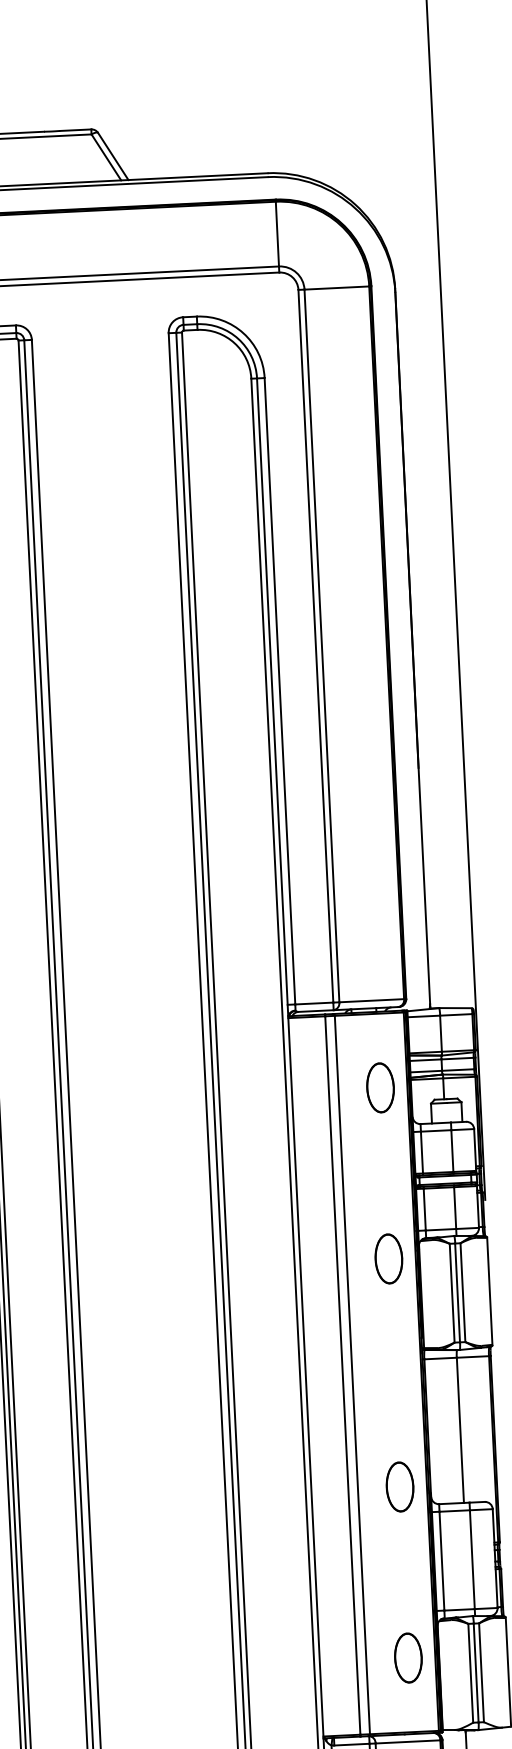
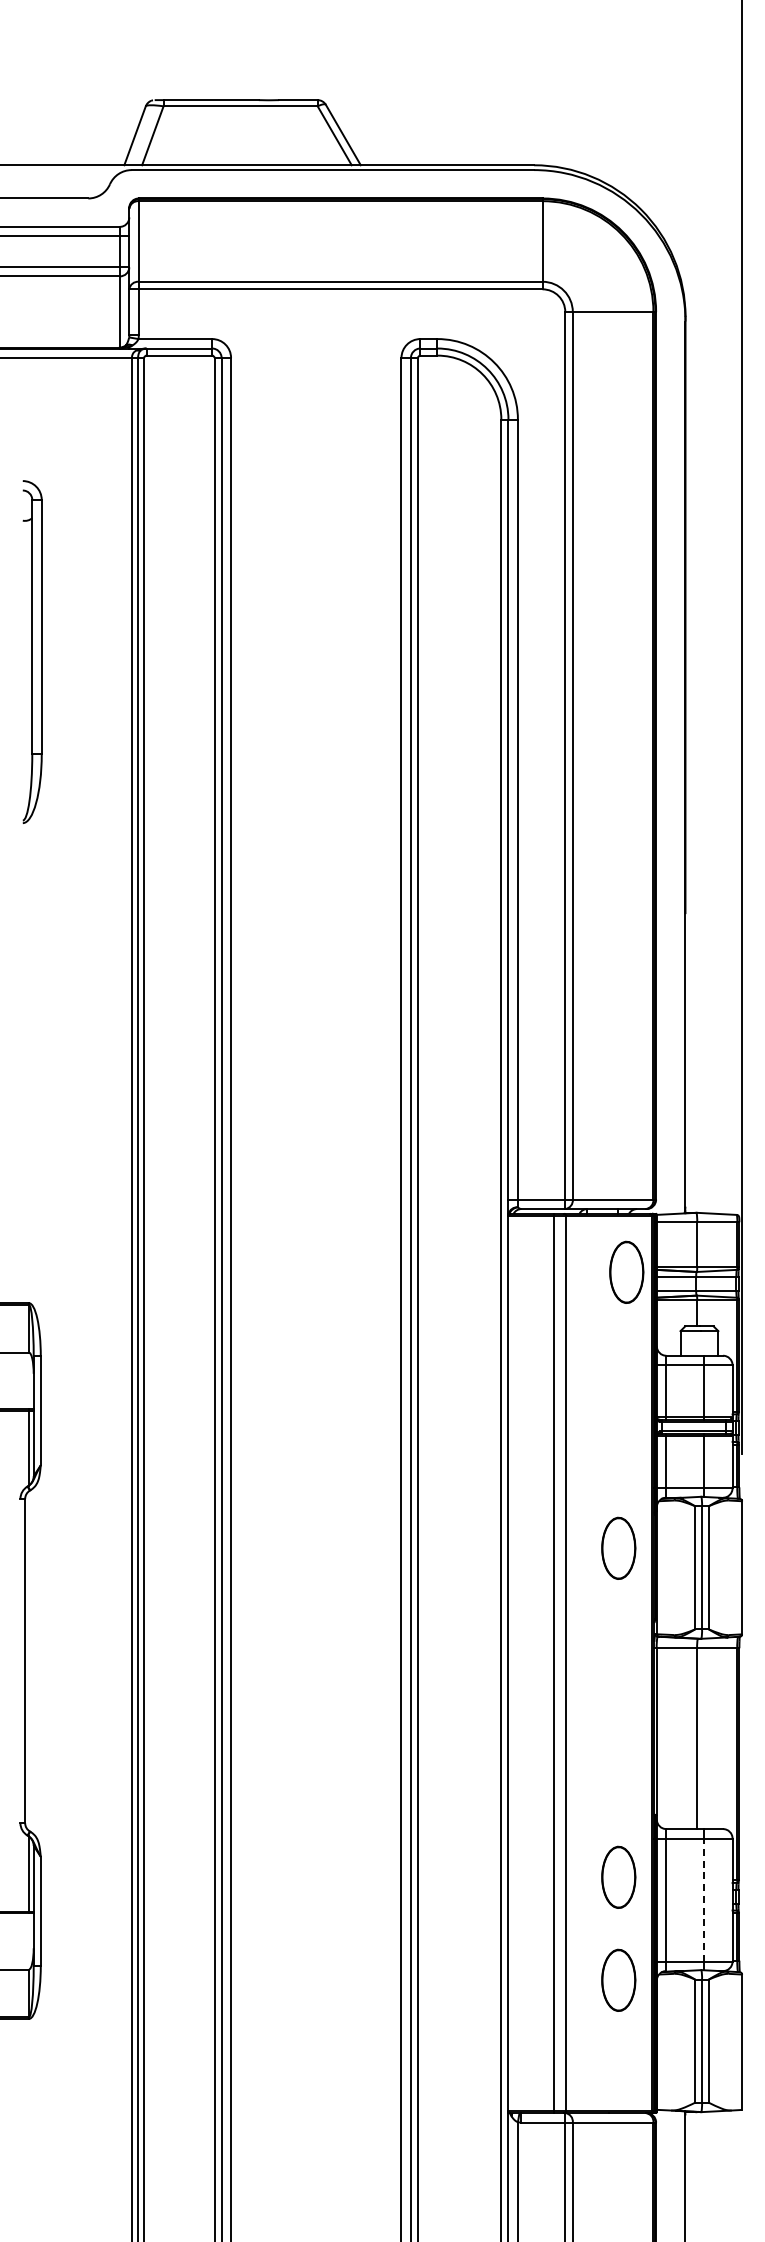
part: (380, 1087) -> (626, 1271), moved
part: (388, 1258) -> (618, 1547), moved
part: (399, 1486) -> (618, 1876), moved
line: (472, 1560) -> (704, 1900), solid -> dashed
part: (408, 1657) -> (618, 1979), moved

